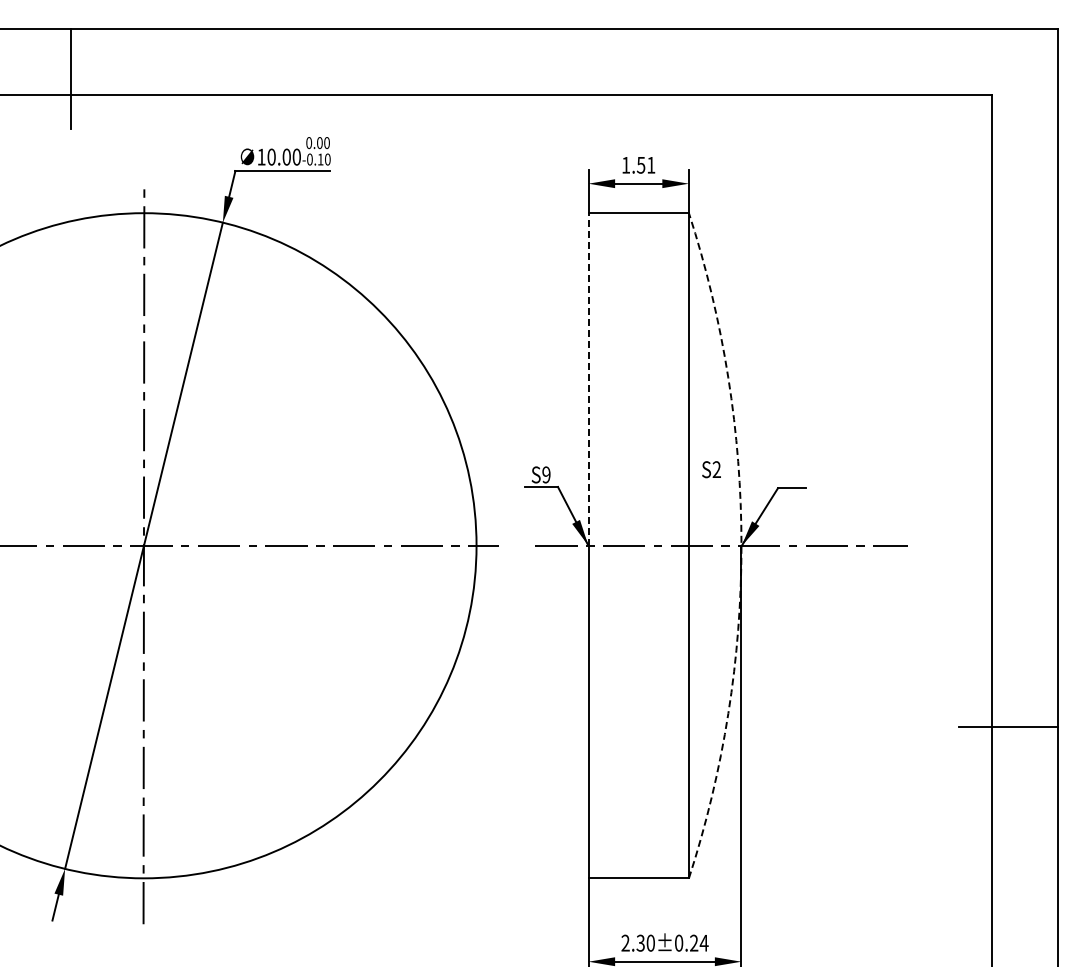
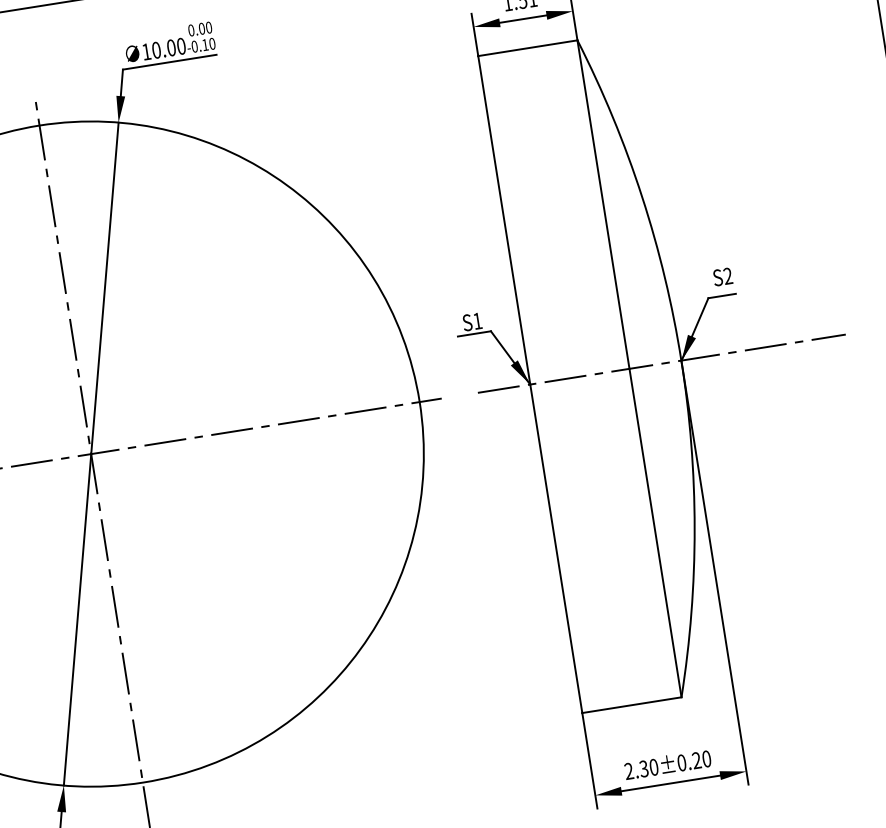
line: (588, 378) -> (504, 219), dashed -> solid
text: (711, 469) -> (722, 276), moved
text: (546, 474) -> (477, 320), S9 -> S1
arc: (741, 545) -> (681, 360), dashed -> solid
text: (703, 942) -> (705, 758), 2.30±0.24 -> 2.30±0.20

